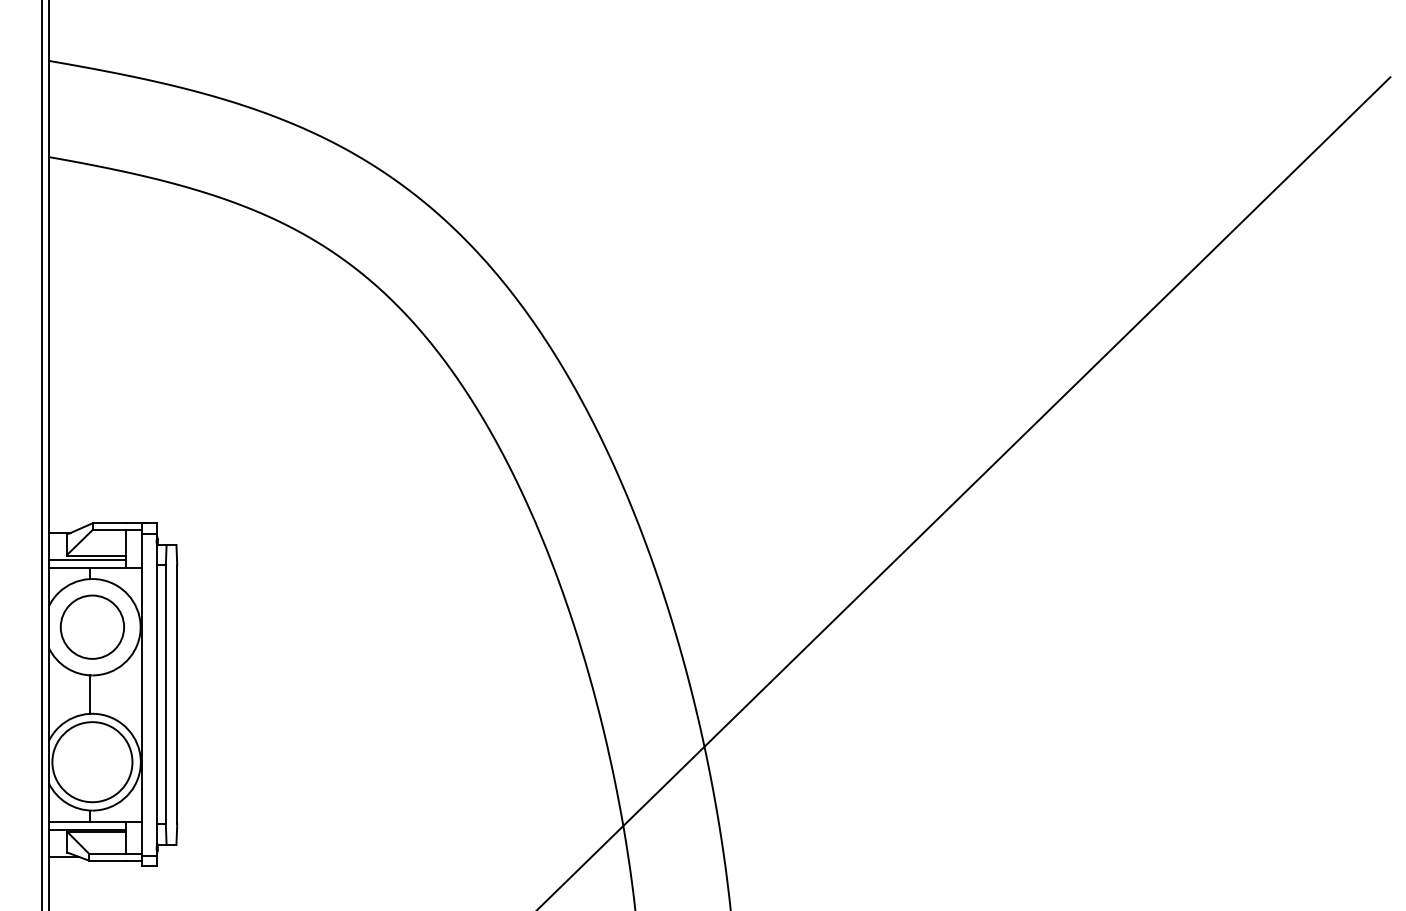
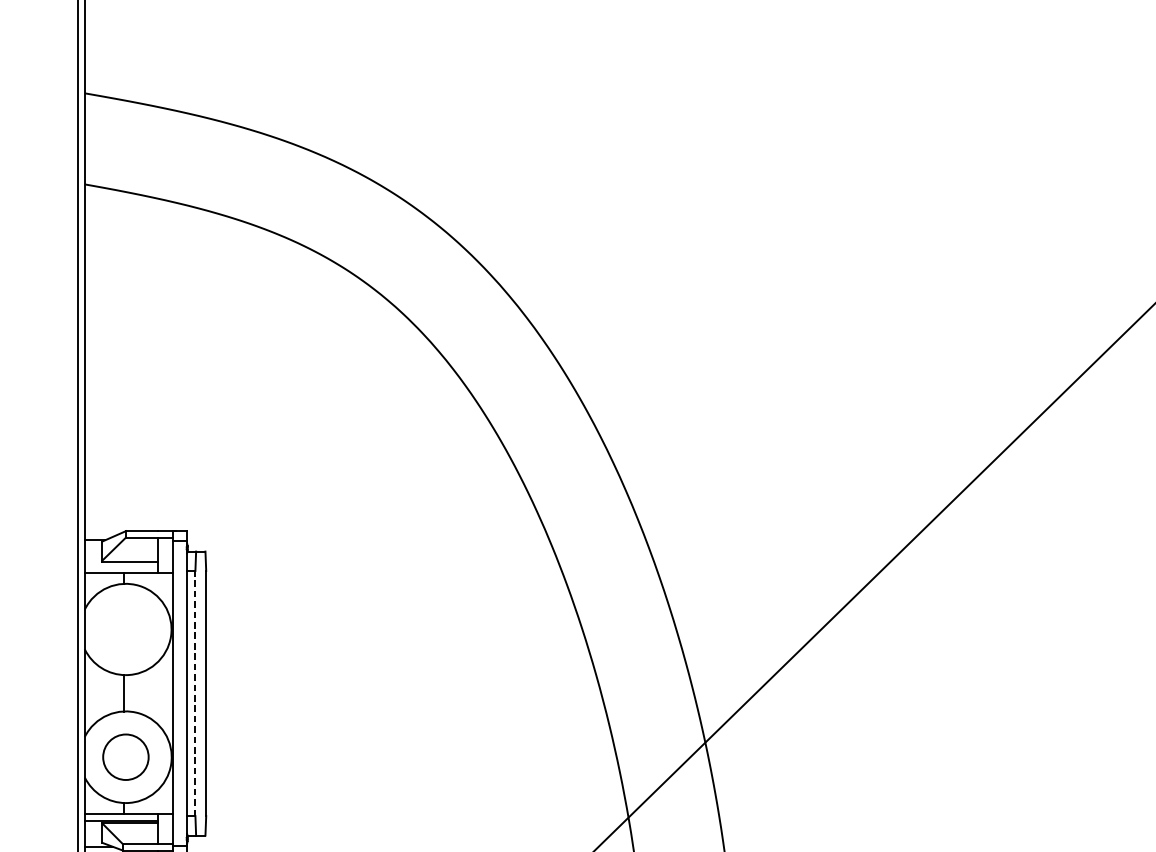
line: (87, 560) -> (121, 566), removed
circle: (91, 626) -> (125, 628), removed
line: (165, 694) -> (195, 693), solid -> dashed
circle: (92, 762) -> (125, 757), size x0.6

